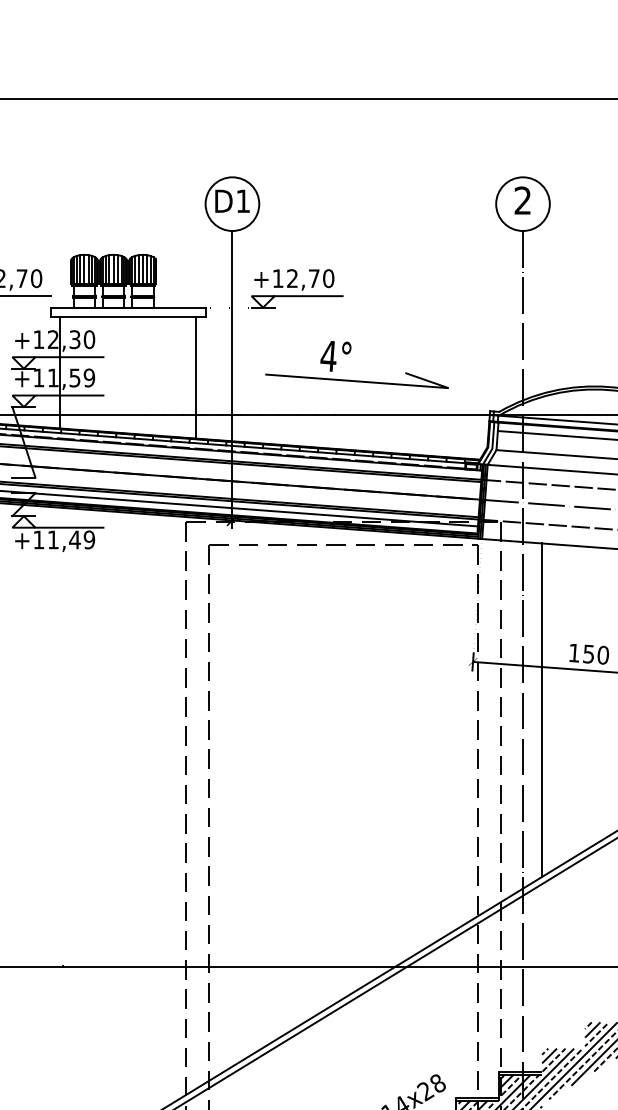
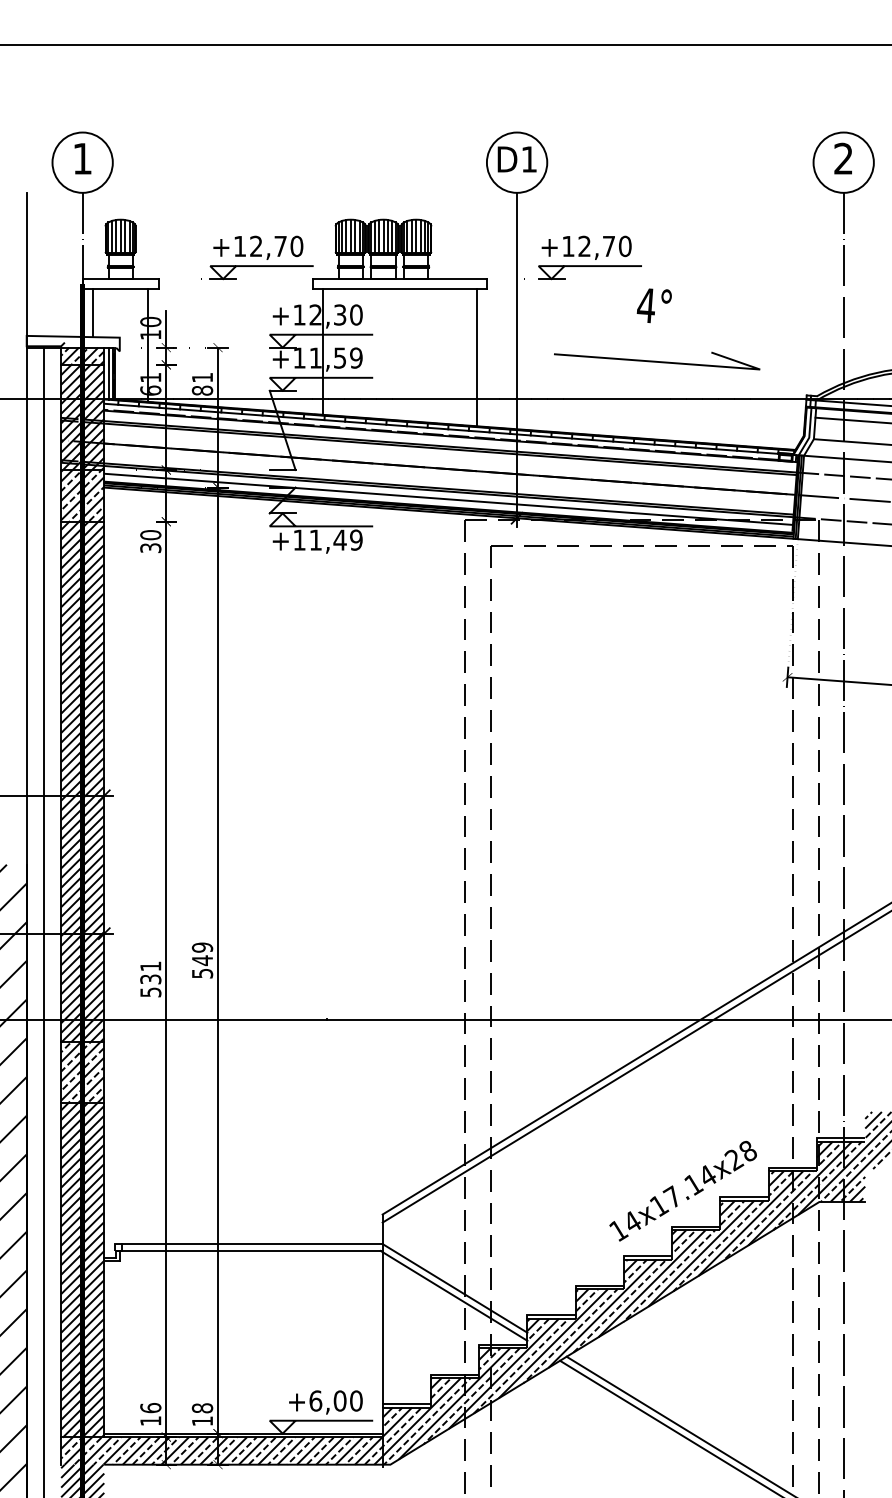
text: (335, 356) -> (653, 305), moved
line: (542, 710) -> (865, 731), removed

